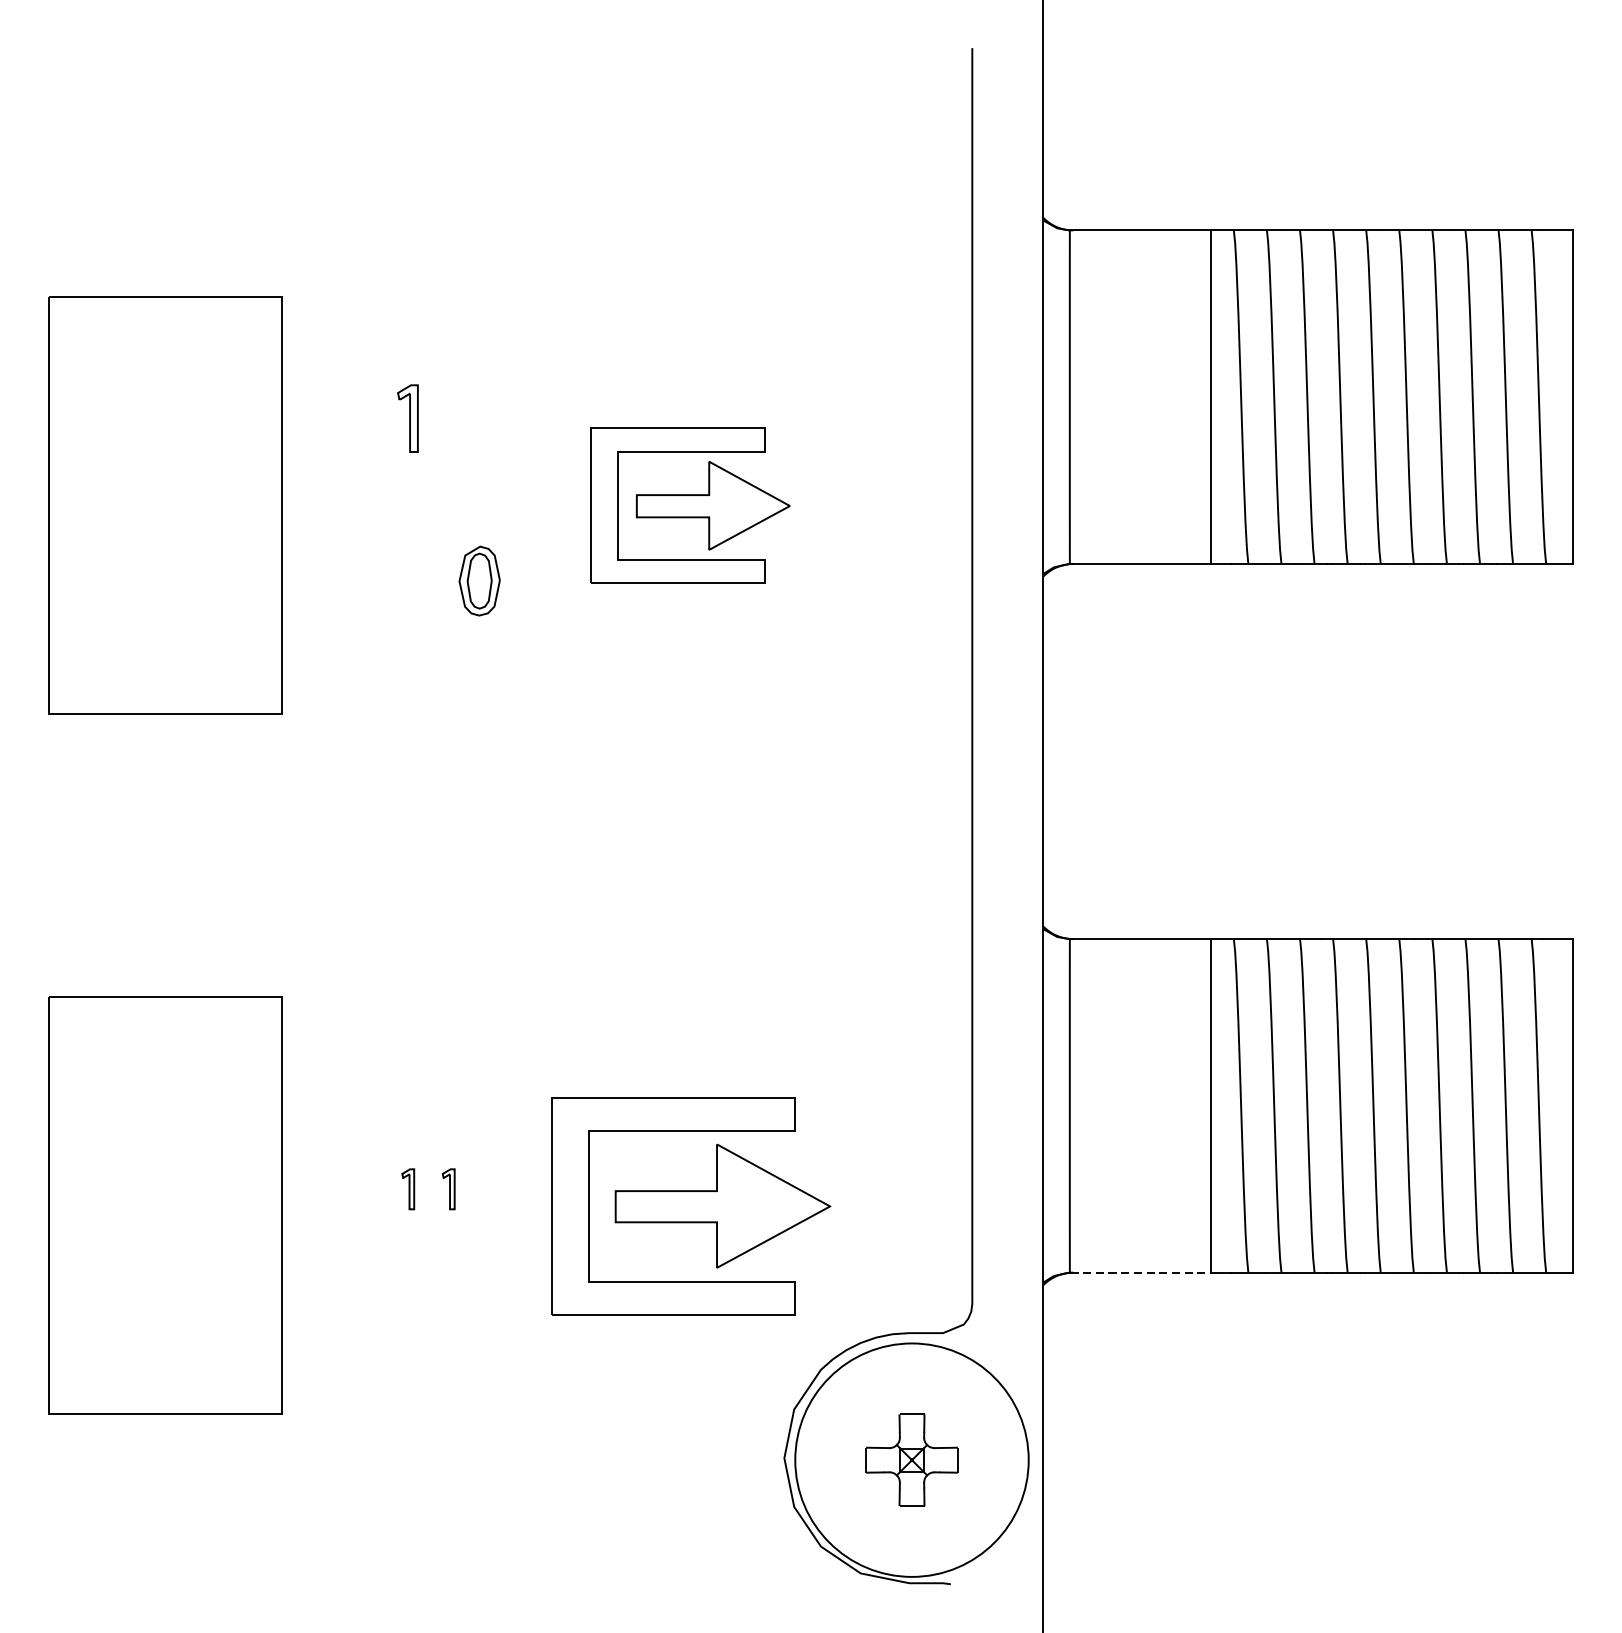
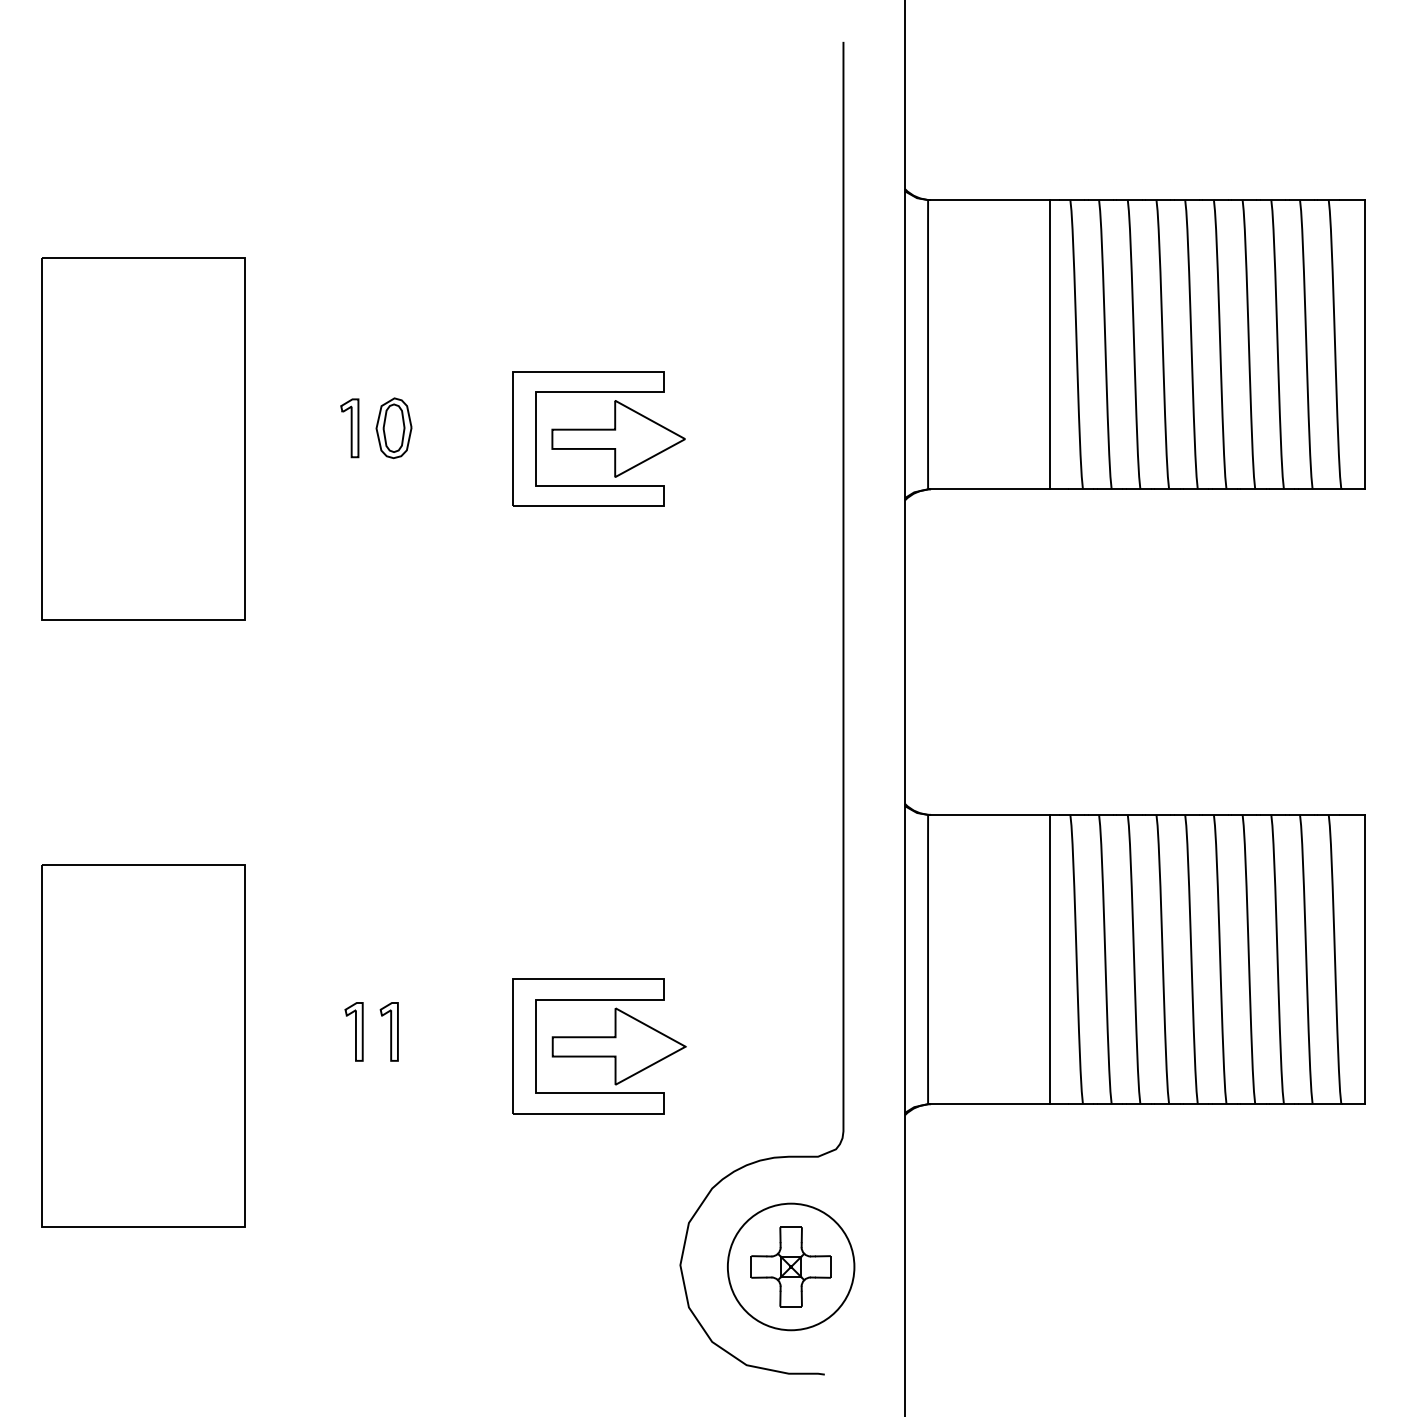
part: (407, 418) -> (349, 428), moved
part: (479, 581) -> (393, 428), moved
part: (407, 1188) -> (353, 1031), size x1.67
part: (447, 1188) -> (388, 1031), size x1.67
part: (691, 1206) -> (599, 1046), size x0.71
line: (1140, 1272) -> (989, 1104), dashed -> solid
circle: (911, 1459) -> (790, 1266), size x0.62

